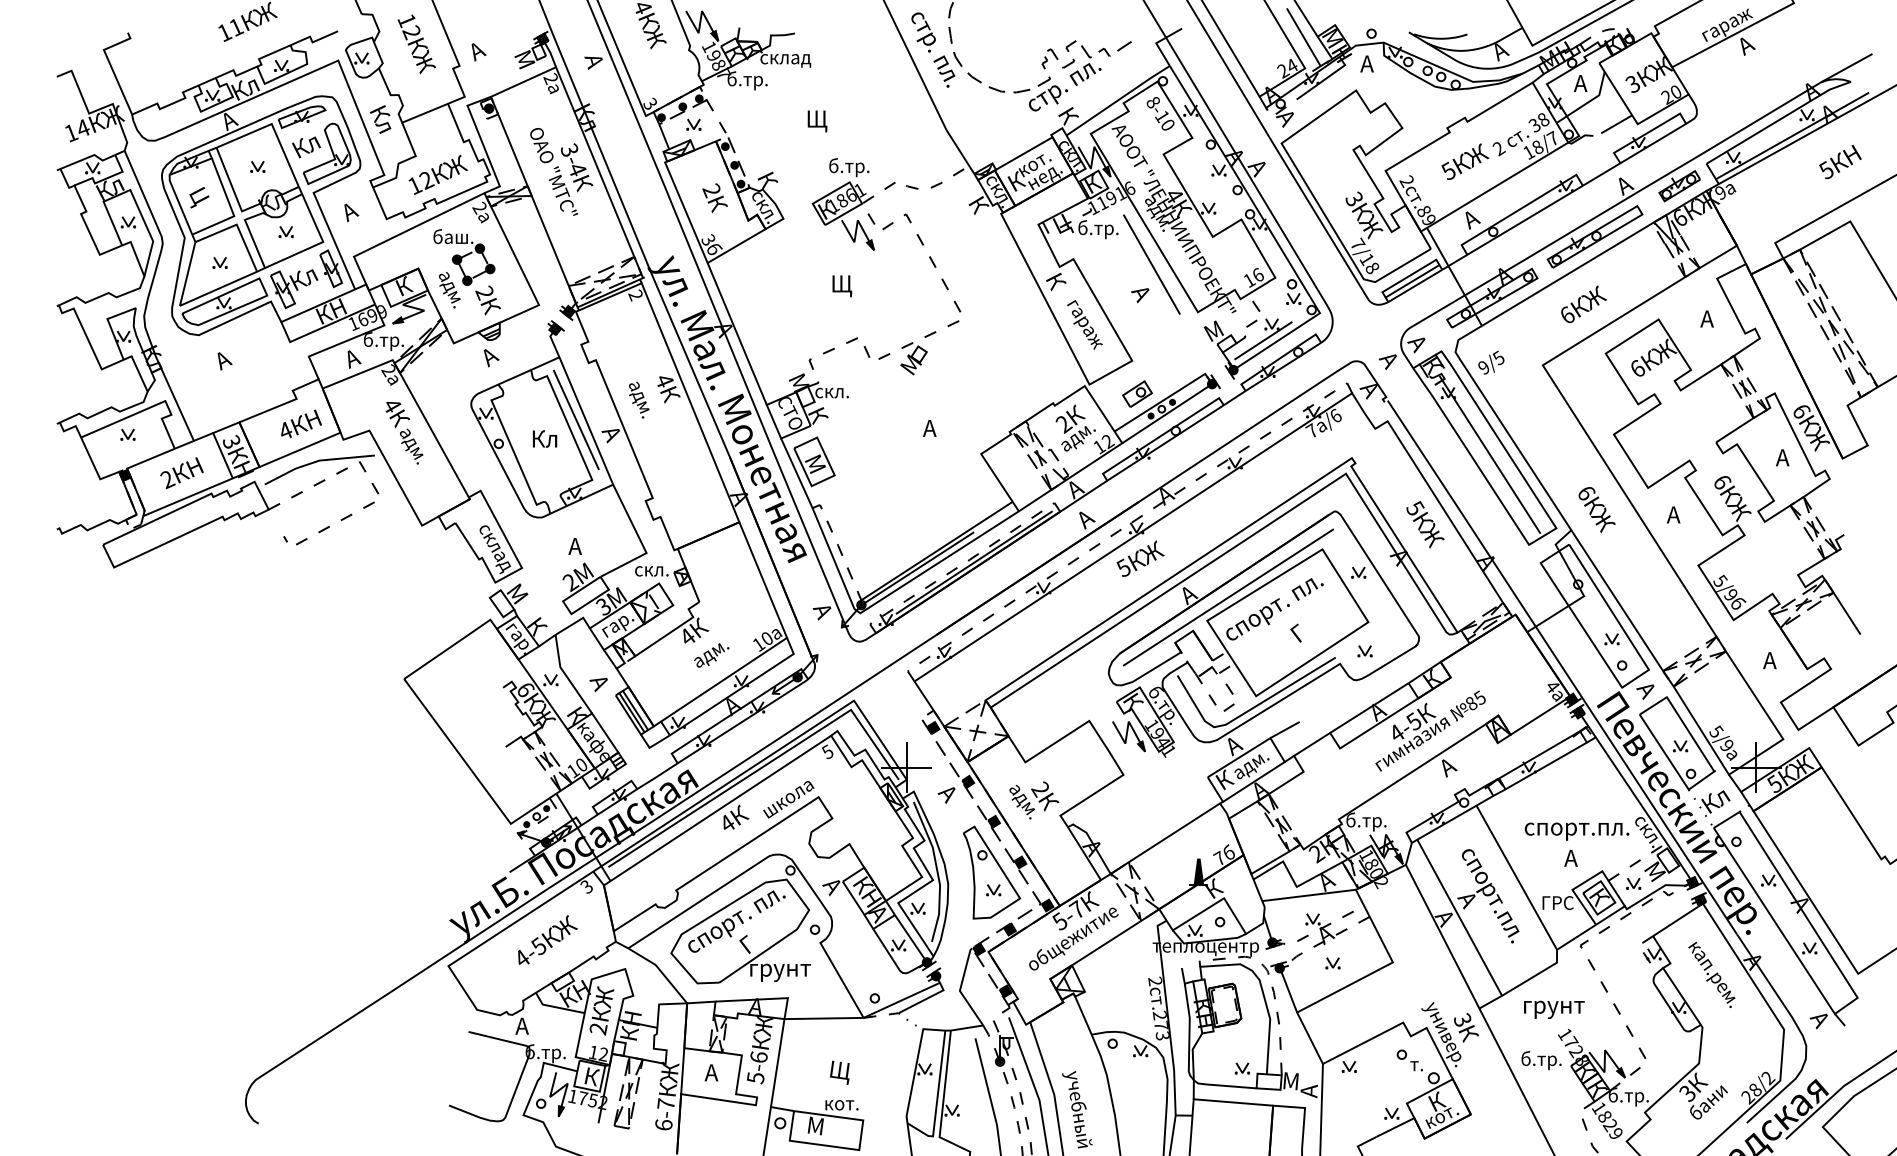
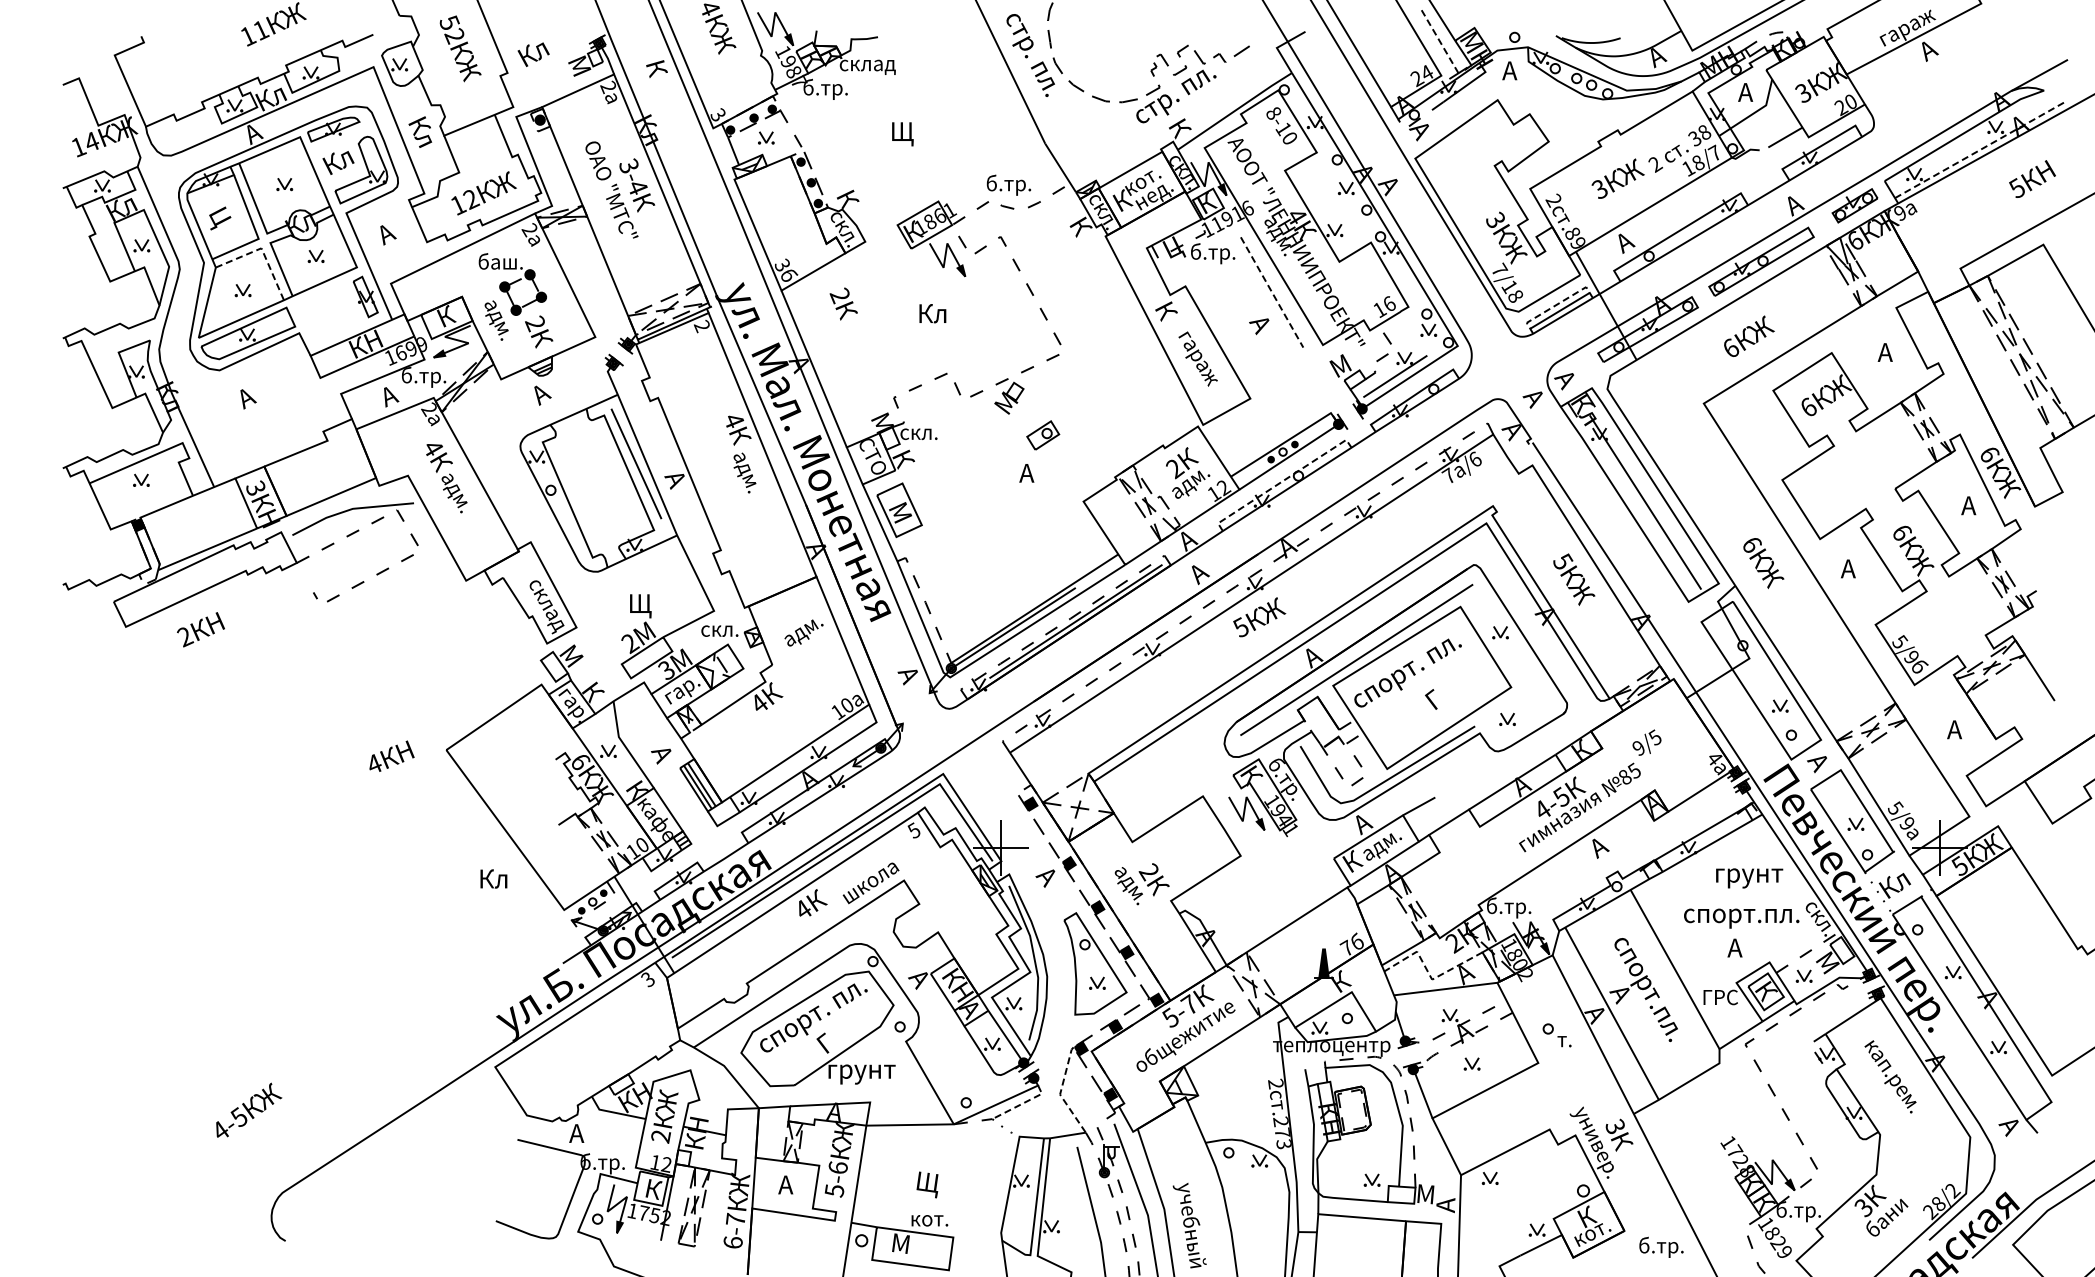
text: (407, 21) -> (449, 23), 12 -> 52
line: (1303, 37) -> (1439, 41), solid -> dashed
text: (483, 50) -> (533, 55), А -> Кл
text: (594, 62) -> (656, 69), А -> К
line: (1792, 136) -> (1979, 150), solid -> dashed
text: (848, 166) -> (1008, 184), moved
text: (1448, 168) -> (1599, 186), 5 -> 3
text: (714, 197) -> (843, 303), moved
line: (237, 227) -> (262, 251), solid -> dashed
line: (1152, 264) -> (1272, 292), solid -> dashed
line: (1409, 275) -> (1556, 304), solid -> dashed
text: (845, 286) -> (933, 316), Щ -> Кл
part: (293, 289) -> (324, 319), removed
text: (1490, 362) -> (1646, 742), moved
part: (1137, 394) -> (1043, 435), moved
text: (638, 399) -> (744, 472), moved
text: (301, 423) -> (391, 755), moved
line: (1161, 435) -> (1282, 481), solid -> dashed
text: (544, 438) -> (493, 878), moved
text: (181, 472) -> (200, 629), moved
text: (579, 549) -> (639, 606), А -> Щ
text: (711, 654) -> (803, 632), moved
line: (1293, 881) -> (1428, 973), solid -> dashed
text: (548, 939) -> (249, 1109), moved
line: (960, 989) -> (1060, 1092), solid -> dashed
line: (924, 999) -> (1021, 1104), solid -> dashed
text: (1554, 1009) -> (1749, 878), moved
text: (1541, 1059) -> (1661, 1246), moved
part: (1409, 1060) -> (1556, 1035), moved

